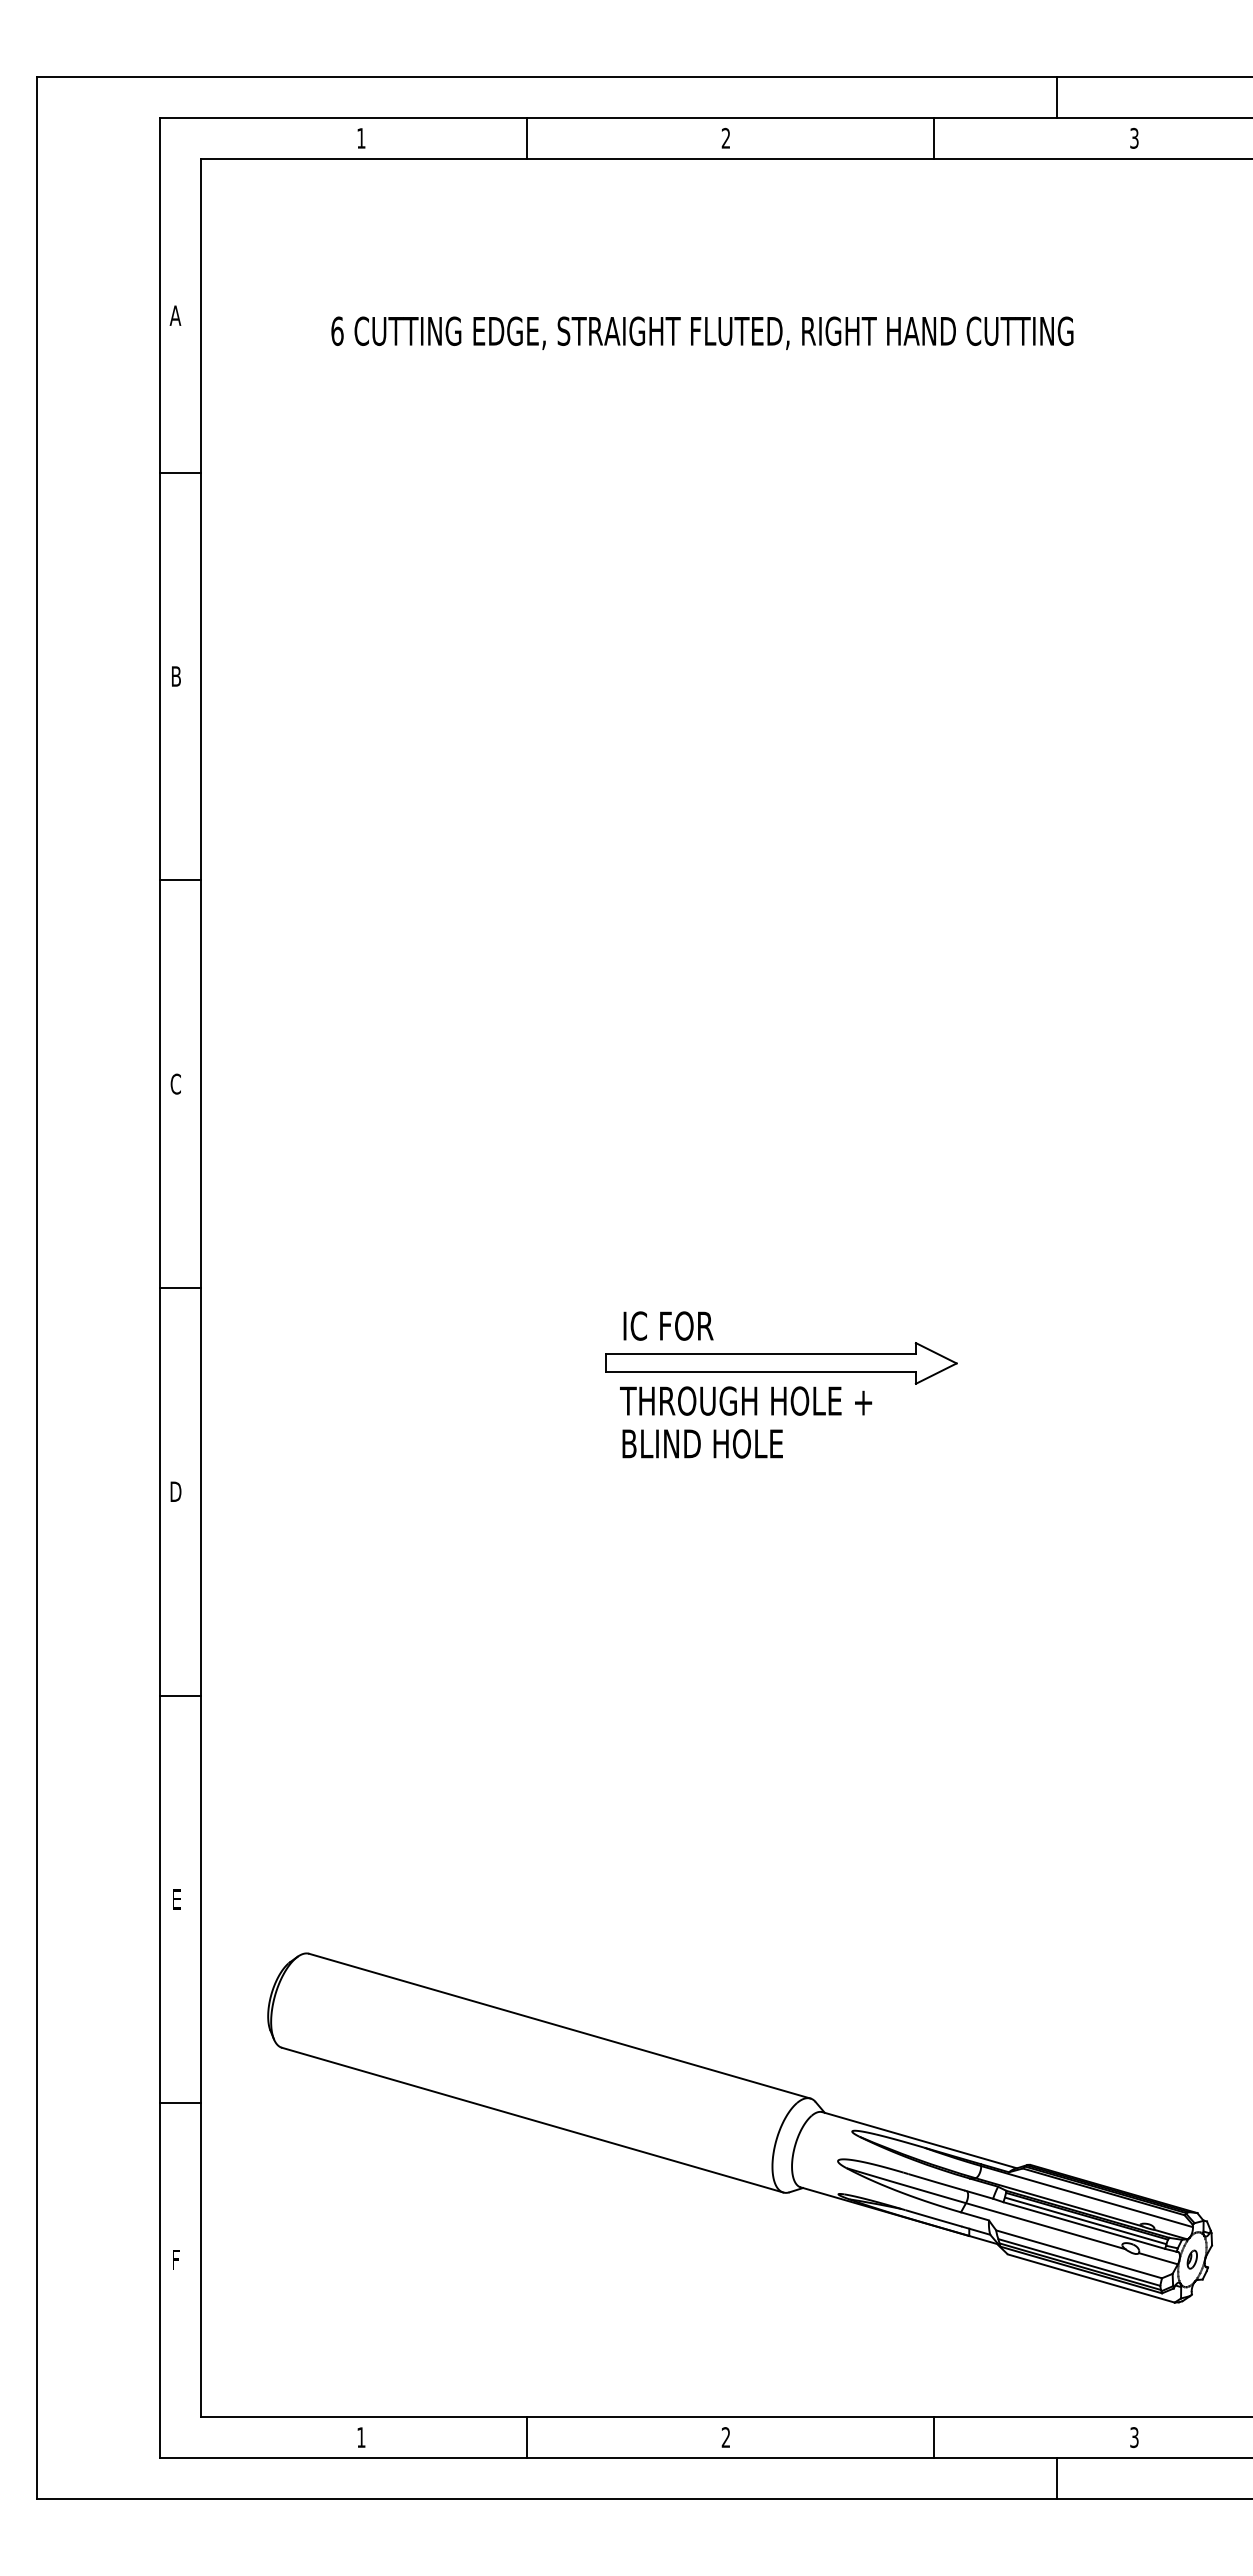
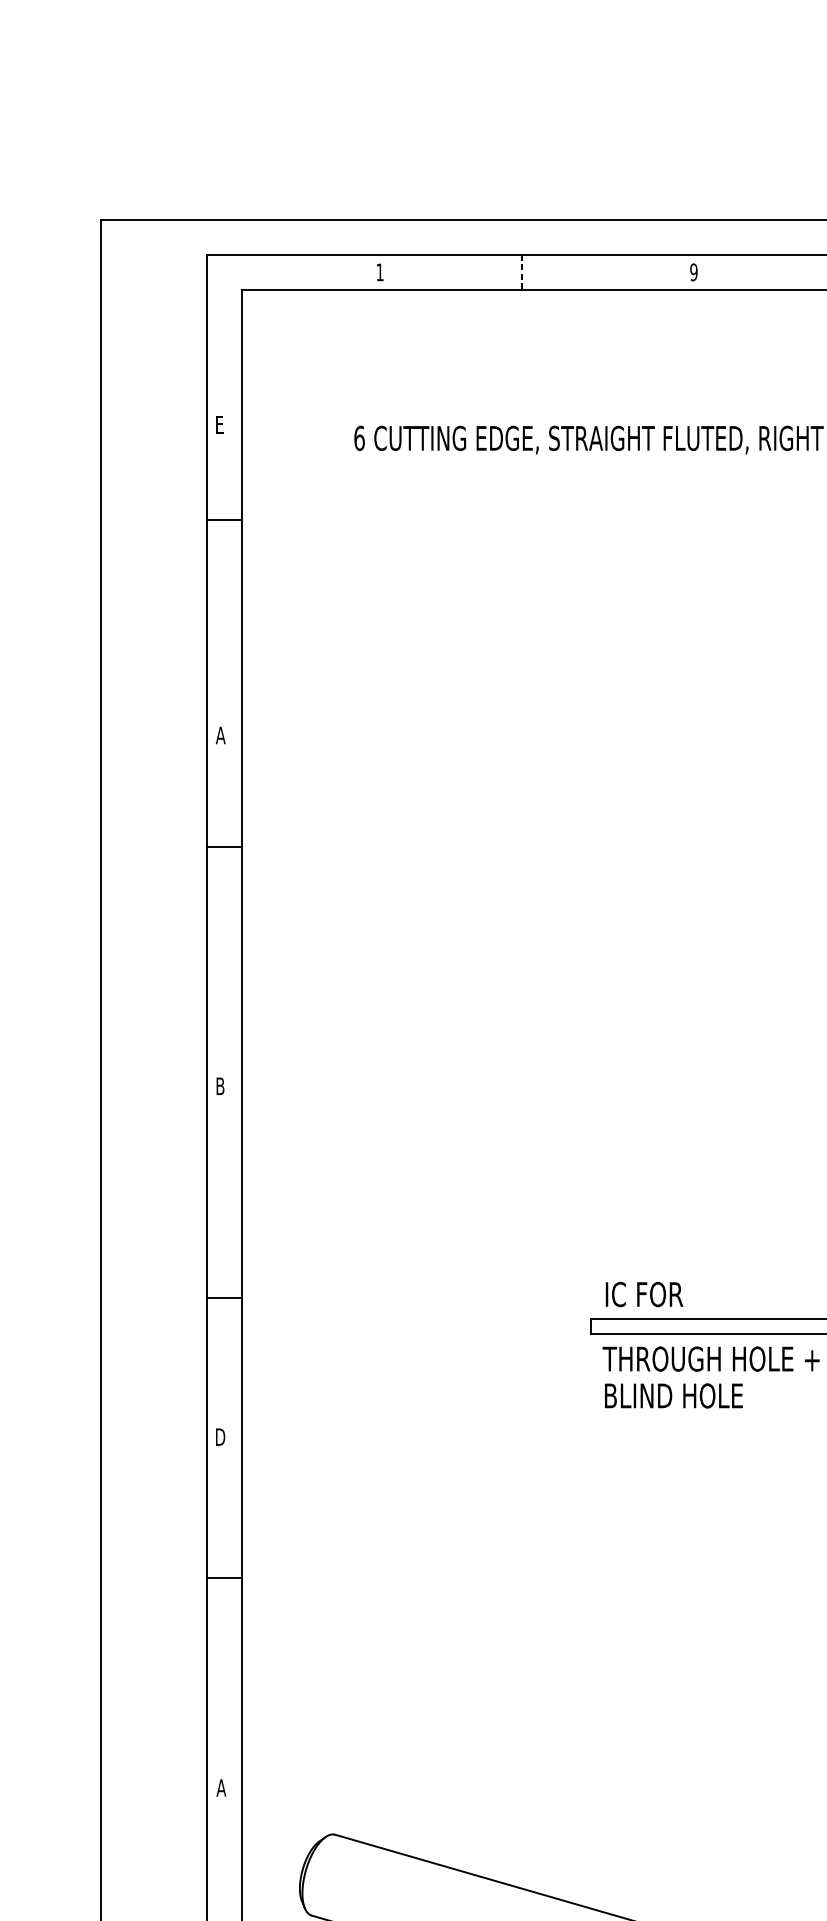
line: (526, 138) -> (522, 272), solid -> dashed
text: (725, 138) -> (693, 272), 2 -> 9
text: (175, 315) -> (220, 424), A -> E
line: (179, 472) -> (223, 519), moved
text: (175, 676) -> (220, 735), B -> A
line: (179, 880) -> (223, 847), moved
text: (175, 1083) -> (220, 1085), C -> B
line: (179, 1288) -> (223, 1298), moved
line: (179, 1695) -> (223, 1578), moved
text: (176, 1899) -> (221, 1788), E -> A

